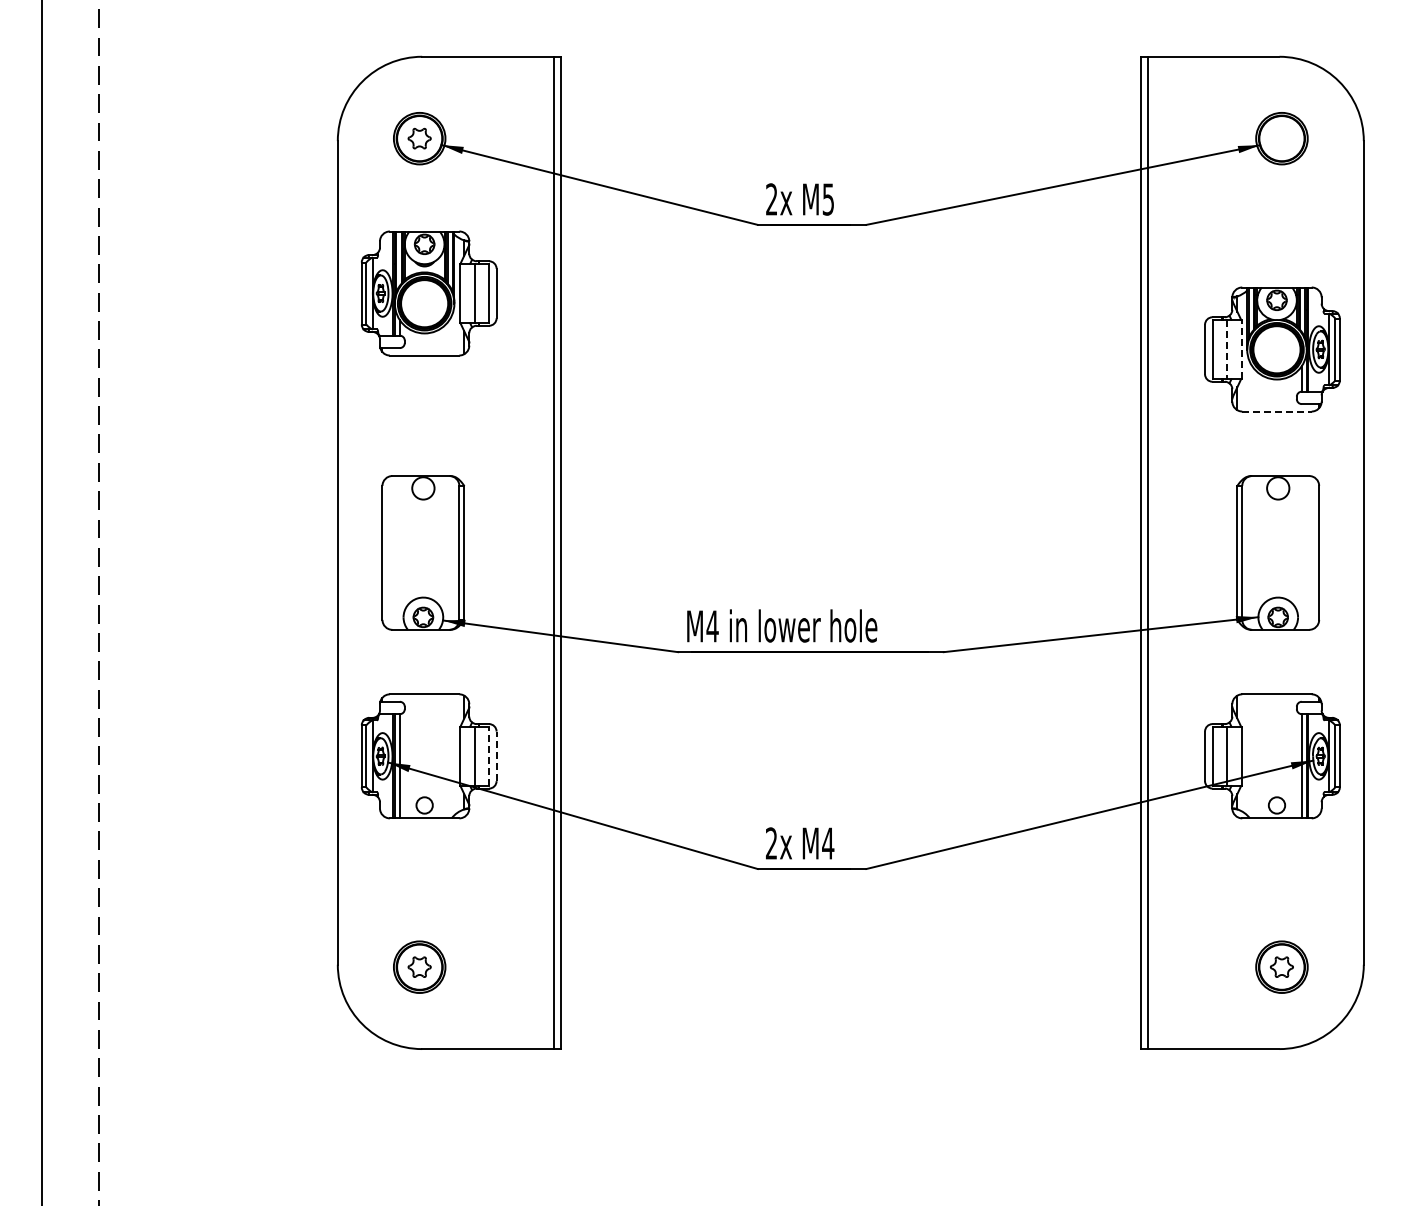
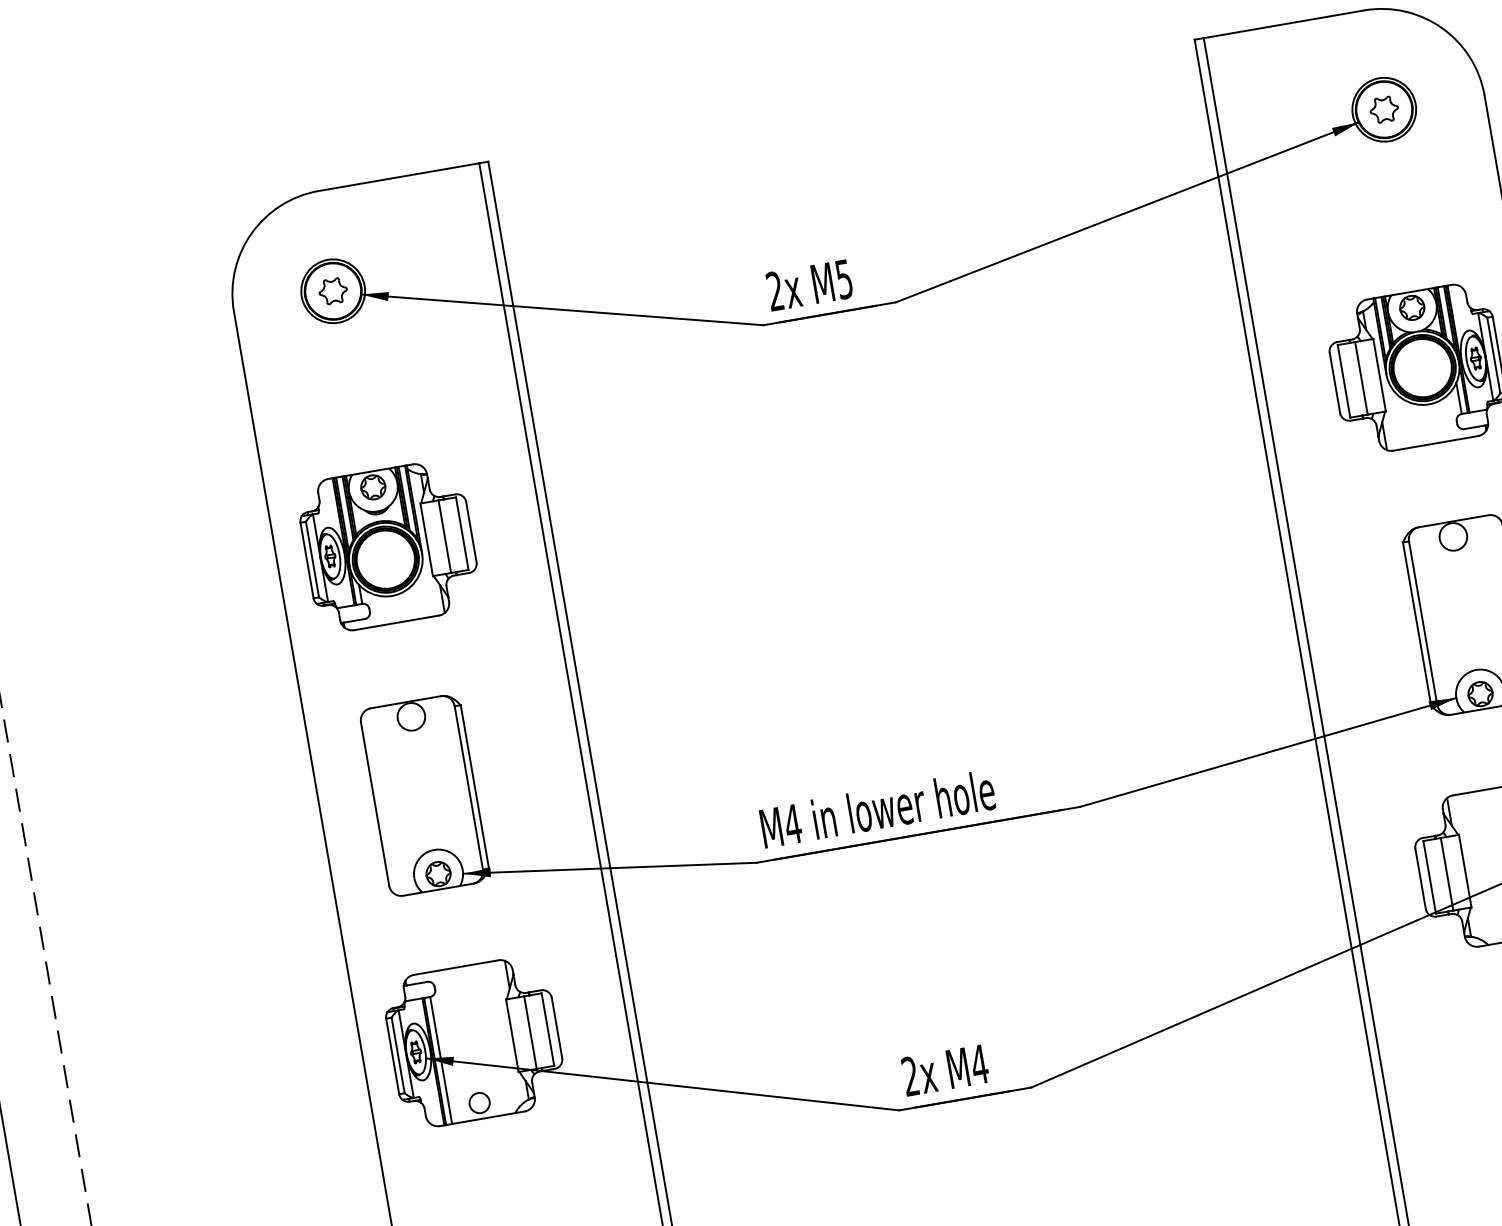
part: (1281, 138) -> (1383, 109), added
part: (429, 293) -> (389, 546), moved
line: (1226, 349) -> (1361, 378), dashed -> solid
line: (1241, 349) -> (1379, 375), dashed -> solid
line: (1276, 411) -> (1435, 443), dashed -> solid
line: (489, 756) -> (548, 1029), dashed -> solid
line: (496, 756) -> (556, 1028), dashed -> solid

